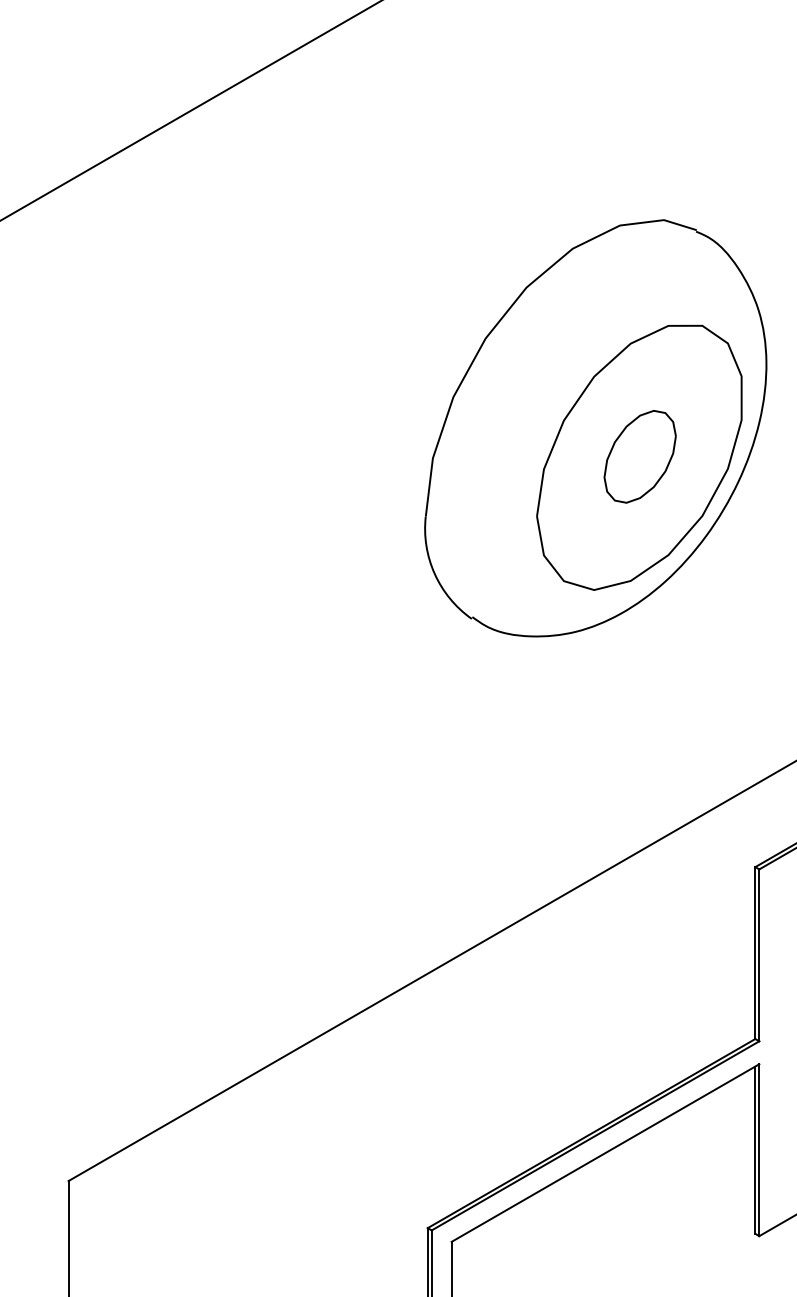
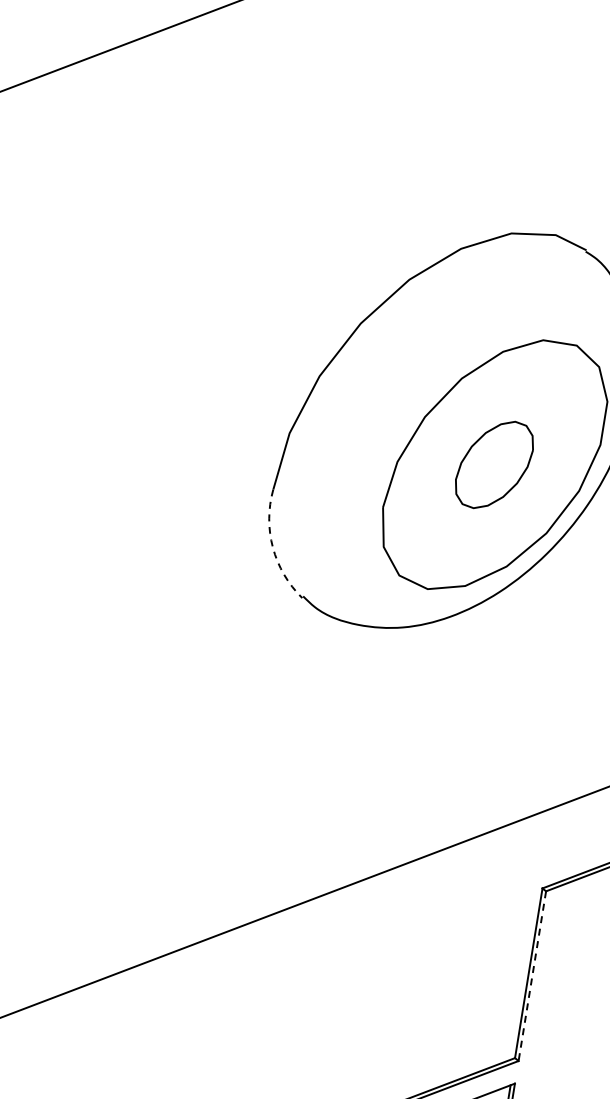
arc: (434, 573) -> (272, 547), solid -> dashed
line: (759, 955) -> (532, 976), solid -> dashed

